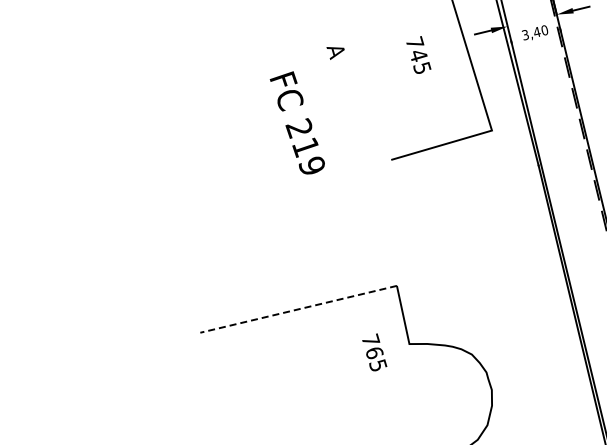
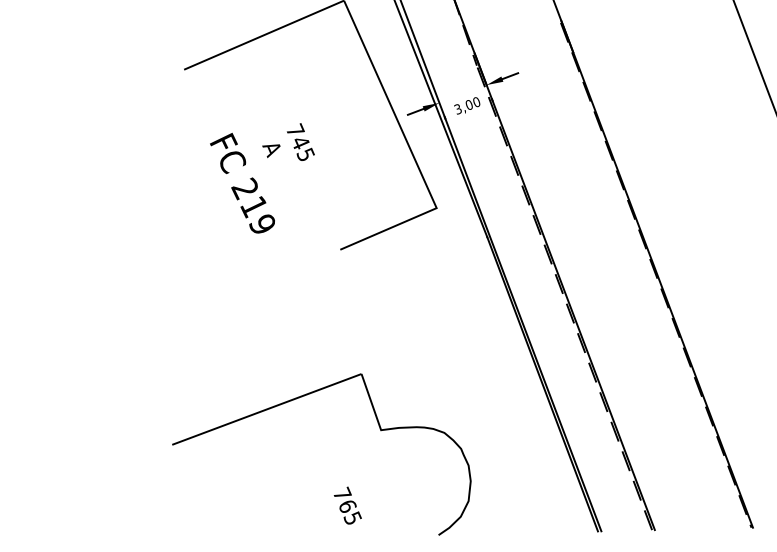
text: (537, 31) -> (469, 104), 3,40 -> 3,00
text: (418, 54) -> (300, 141), moved
text: (297, 121) -> (242, 182), moved
line: (298, 309) -> (266, 409), dashed -> solid
text: (374, 352) -> (347, 505), moved

